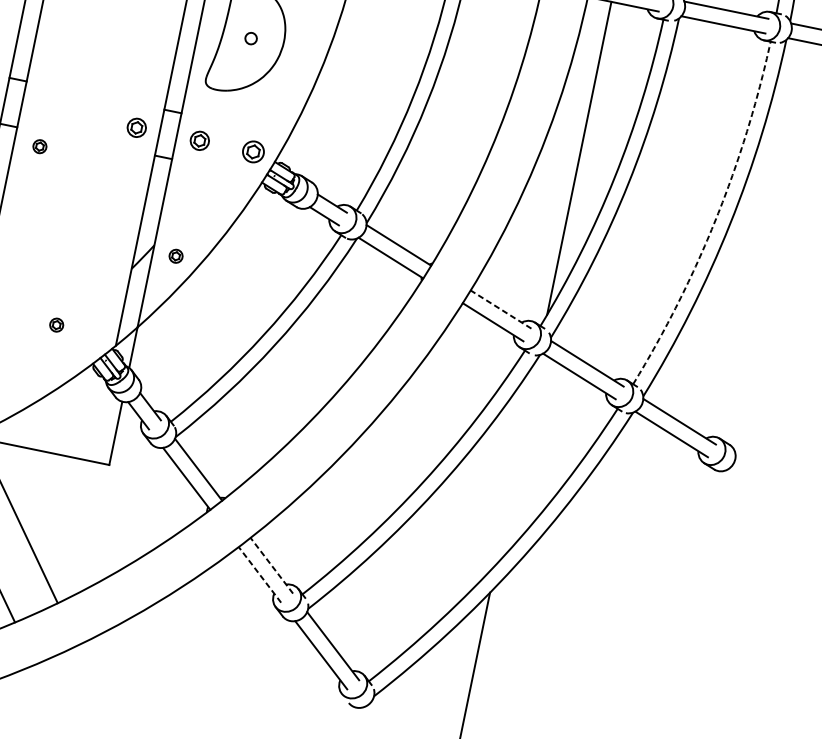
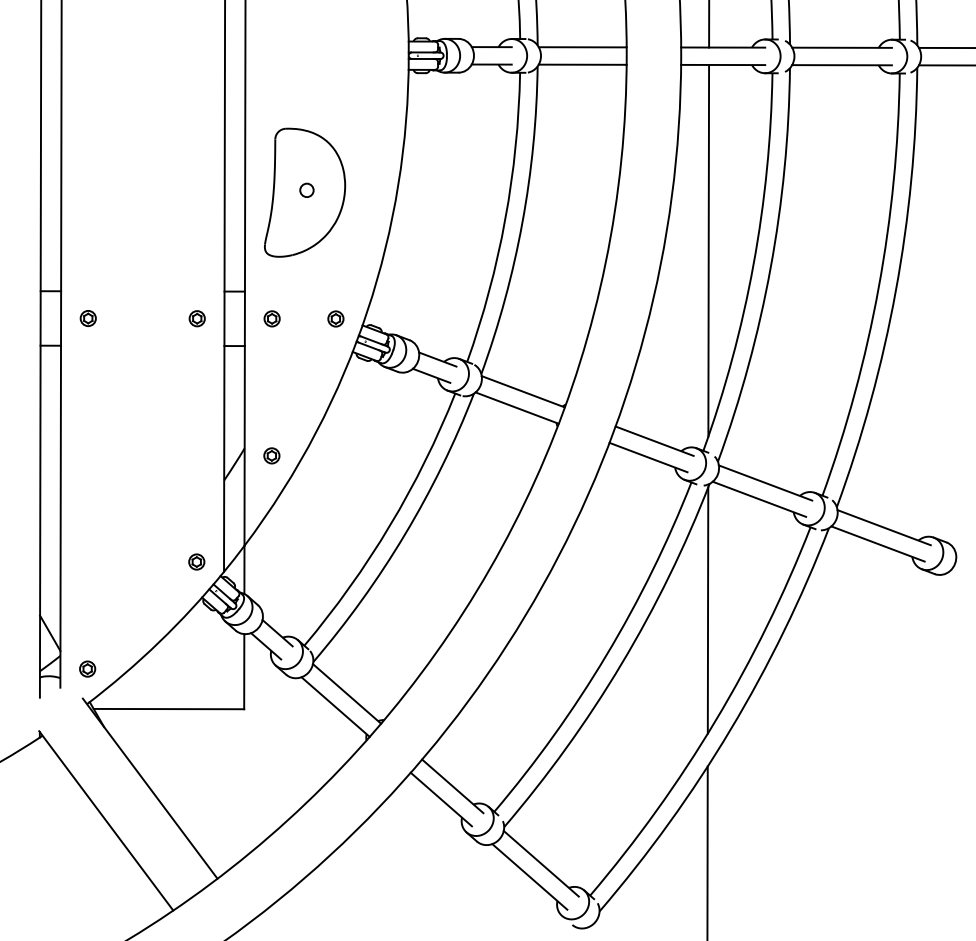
part: (136, 127) -> (196, 318), size x0.71
part: (199, 140) -> (271, 318), size x0.71
part: (39, 146) -> (87, 318), moved
part: (253, 151) -> (335, 318), size x0.62
arc: (716, 218) -> (878, 287), dashed -> solid
line: (500, 309) -> (654, 441), dashed -> solid
part: (56, 324) -> (196, 561), moved
line: (516, 461) -> (707, 610), added
line: (271, 565) -> (452, 786), dashed -> solid
line: (260, 574) -> (441, 799), dashed -> solid

